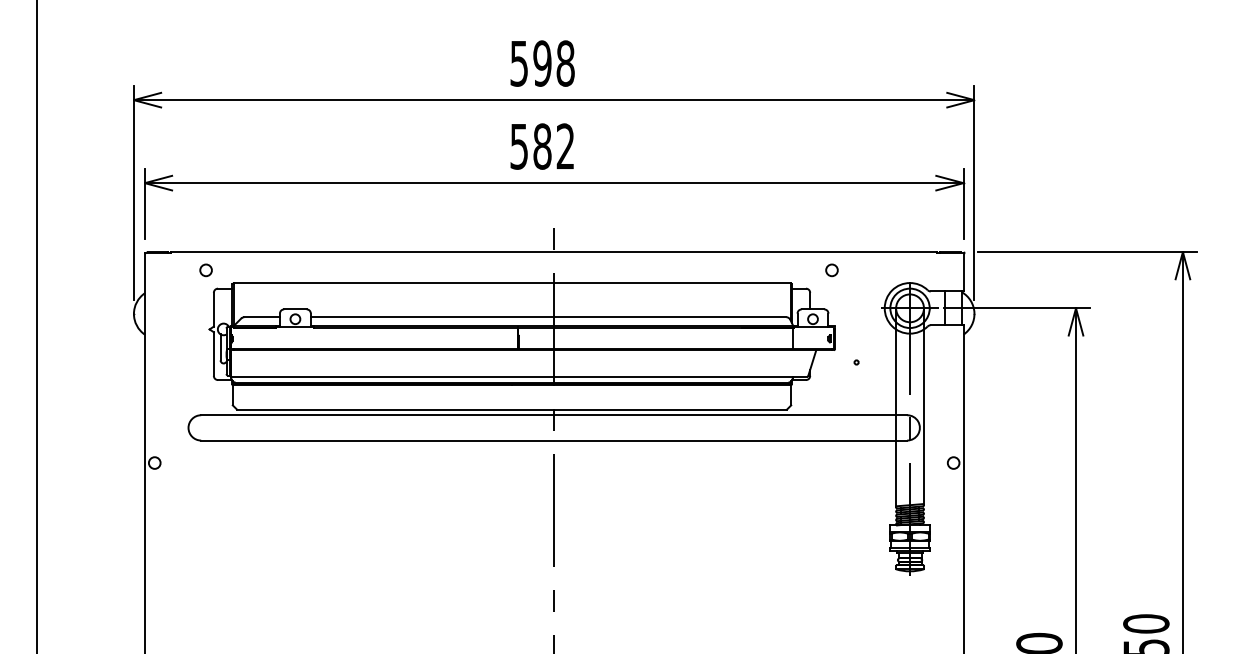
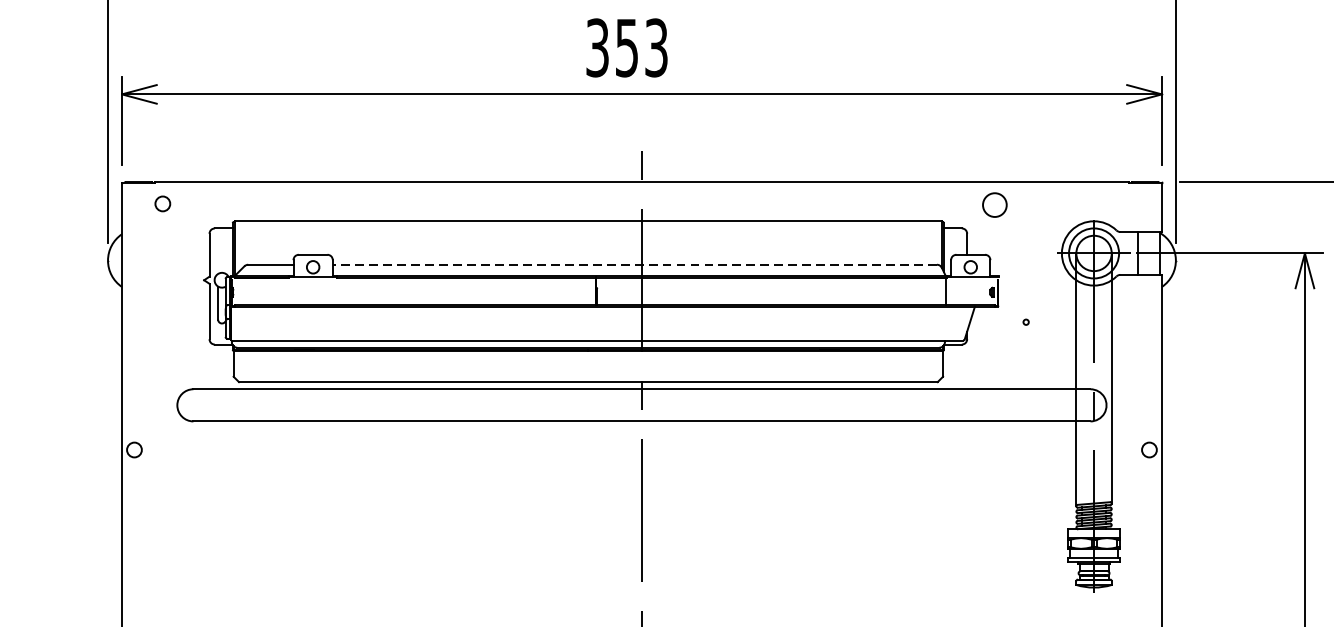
text: (542, 146) -> (627, 47), 582 -> 353
circle: (205, 270) -> (162, 204), moved
circle: (831, 270) -> (994, 205), size x1.6
line: (548, 317) -> (634, 265), solid -> dashed

